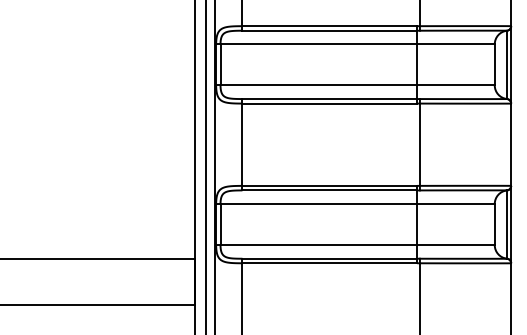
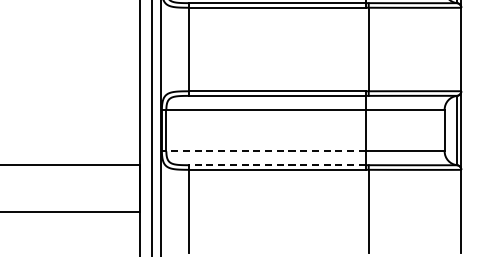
line: (318, 245) -> (265, 151), solid -> dashed
line: (329, 258) -> (276, 164), solid -> dashed

